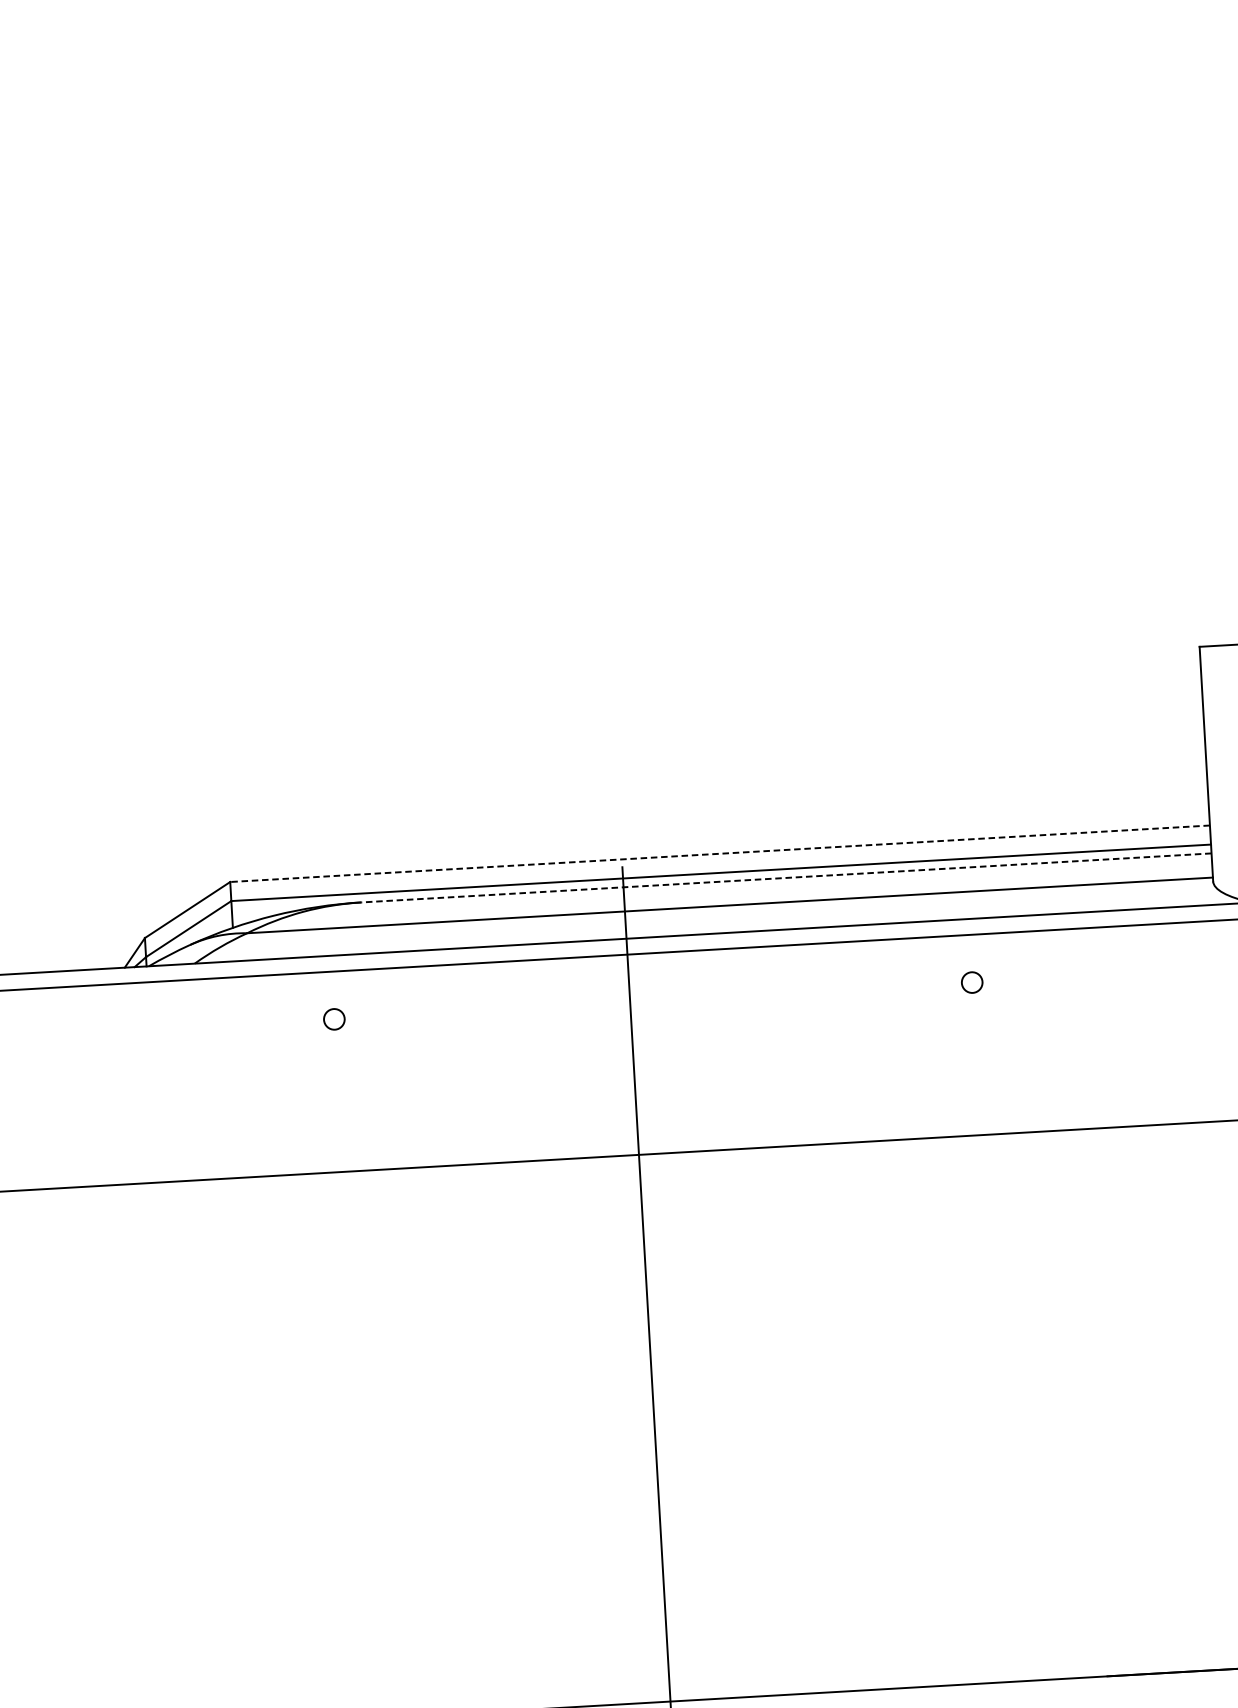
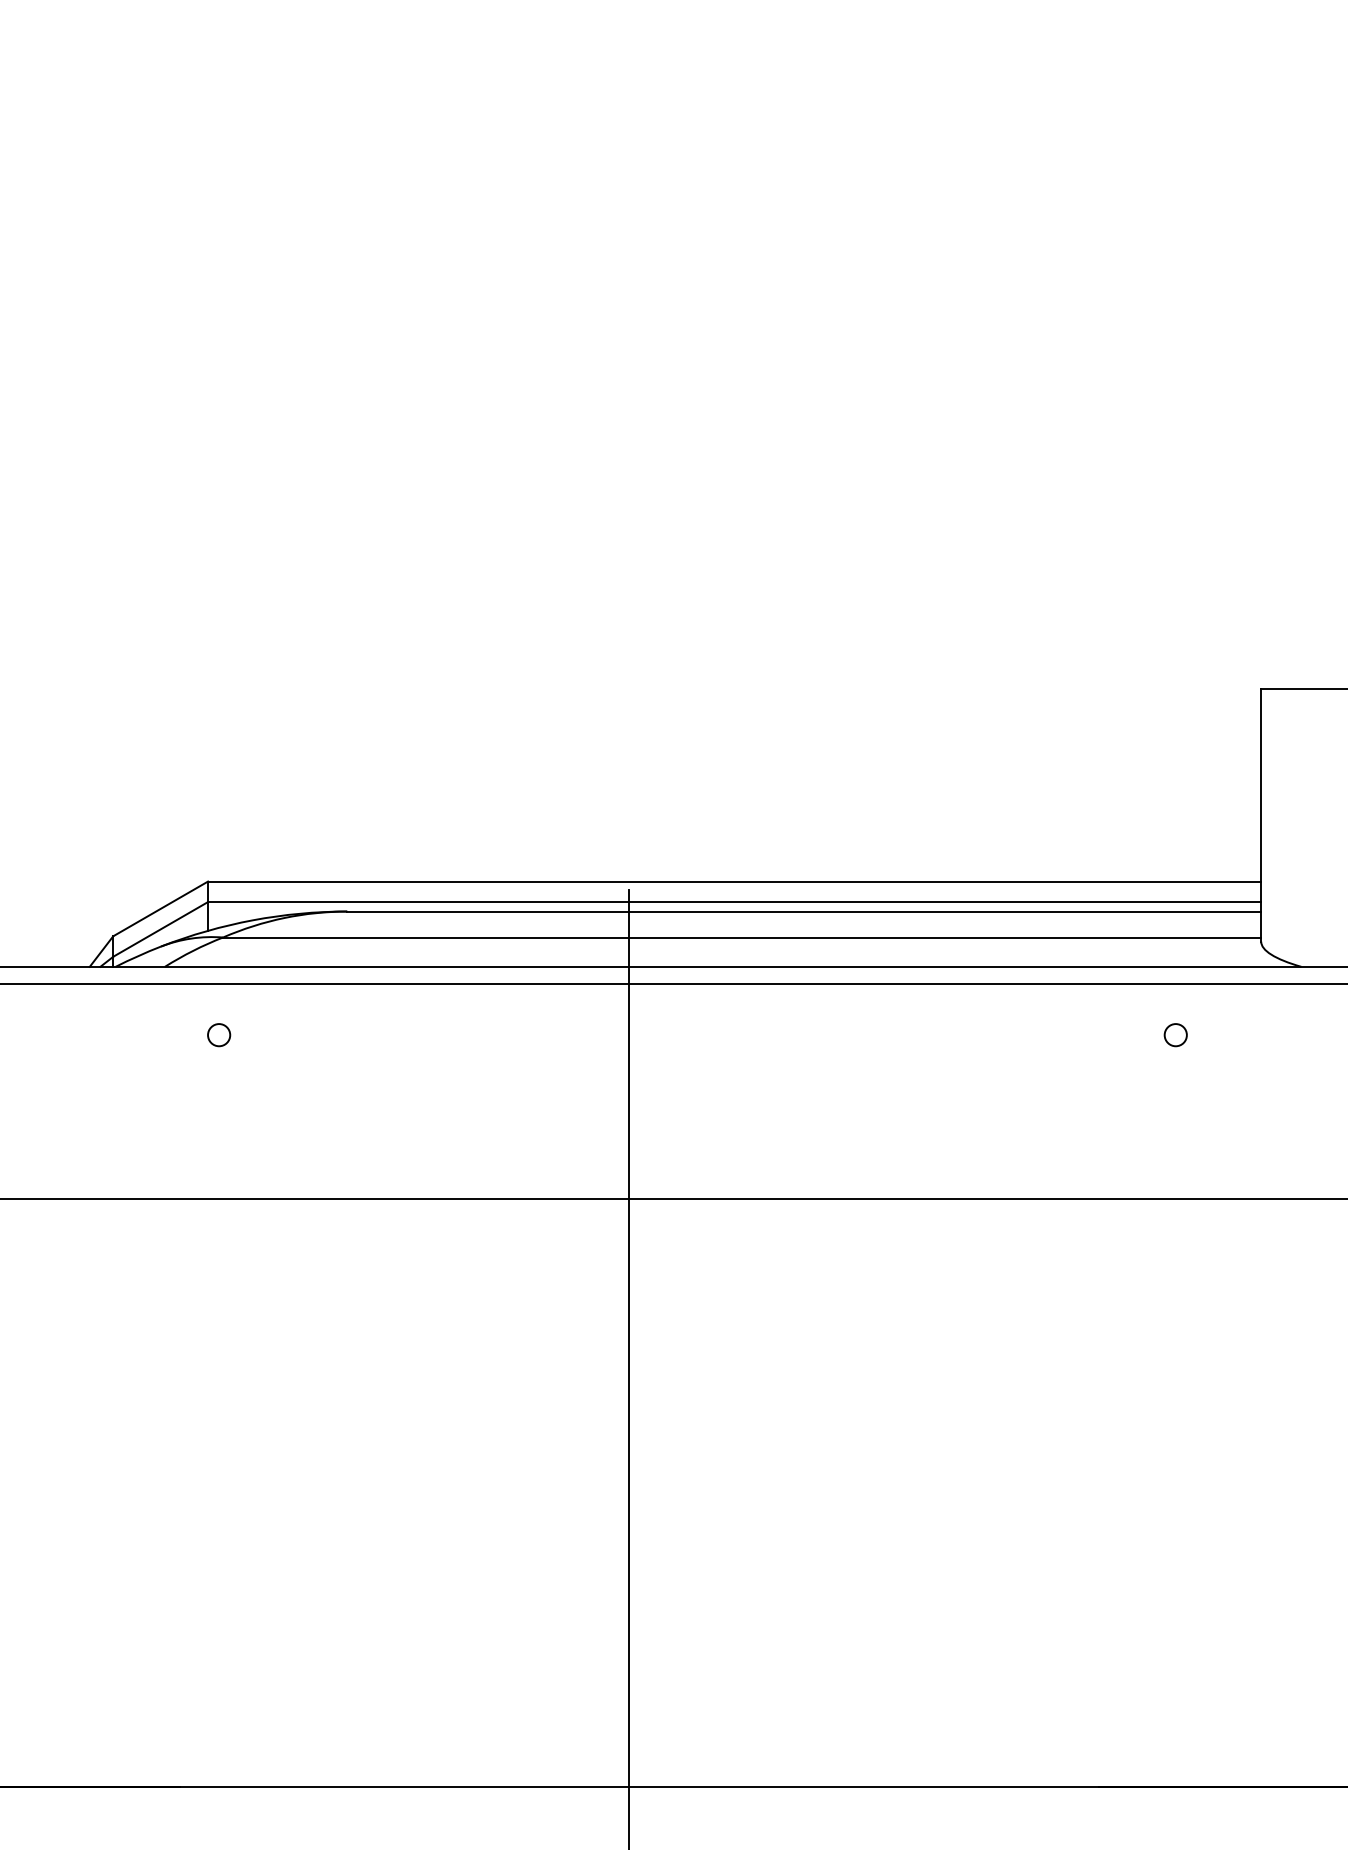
line: (719, 853) -> (734, 881), dashed -> solid
line: (786, 877) -> (804, 911), dashed -> solid
circle: (971, 982) -> (1175, 1035), moved
circle: (334, 1019) -> (219, 1035), moved

